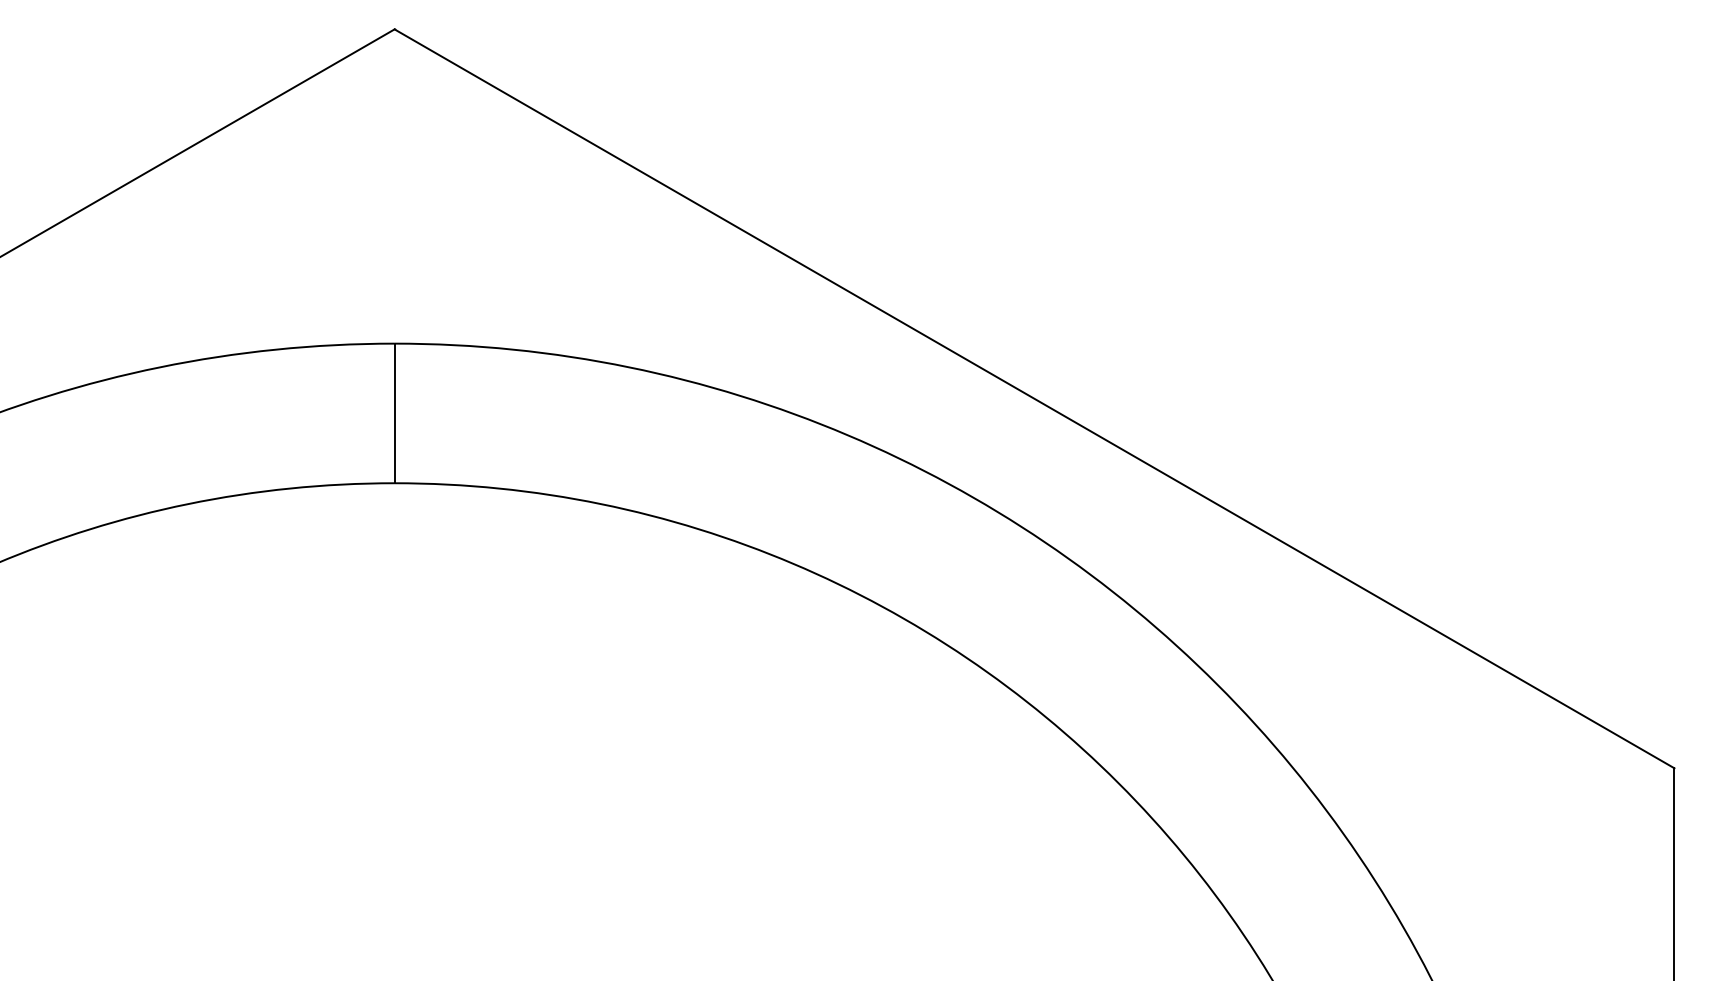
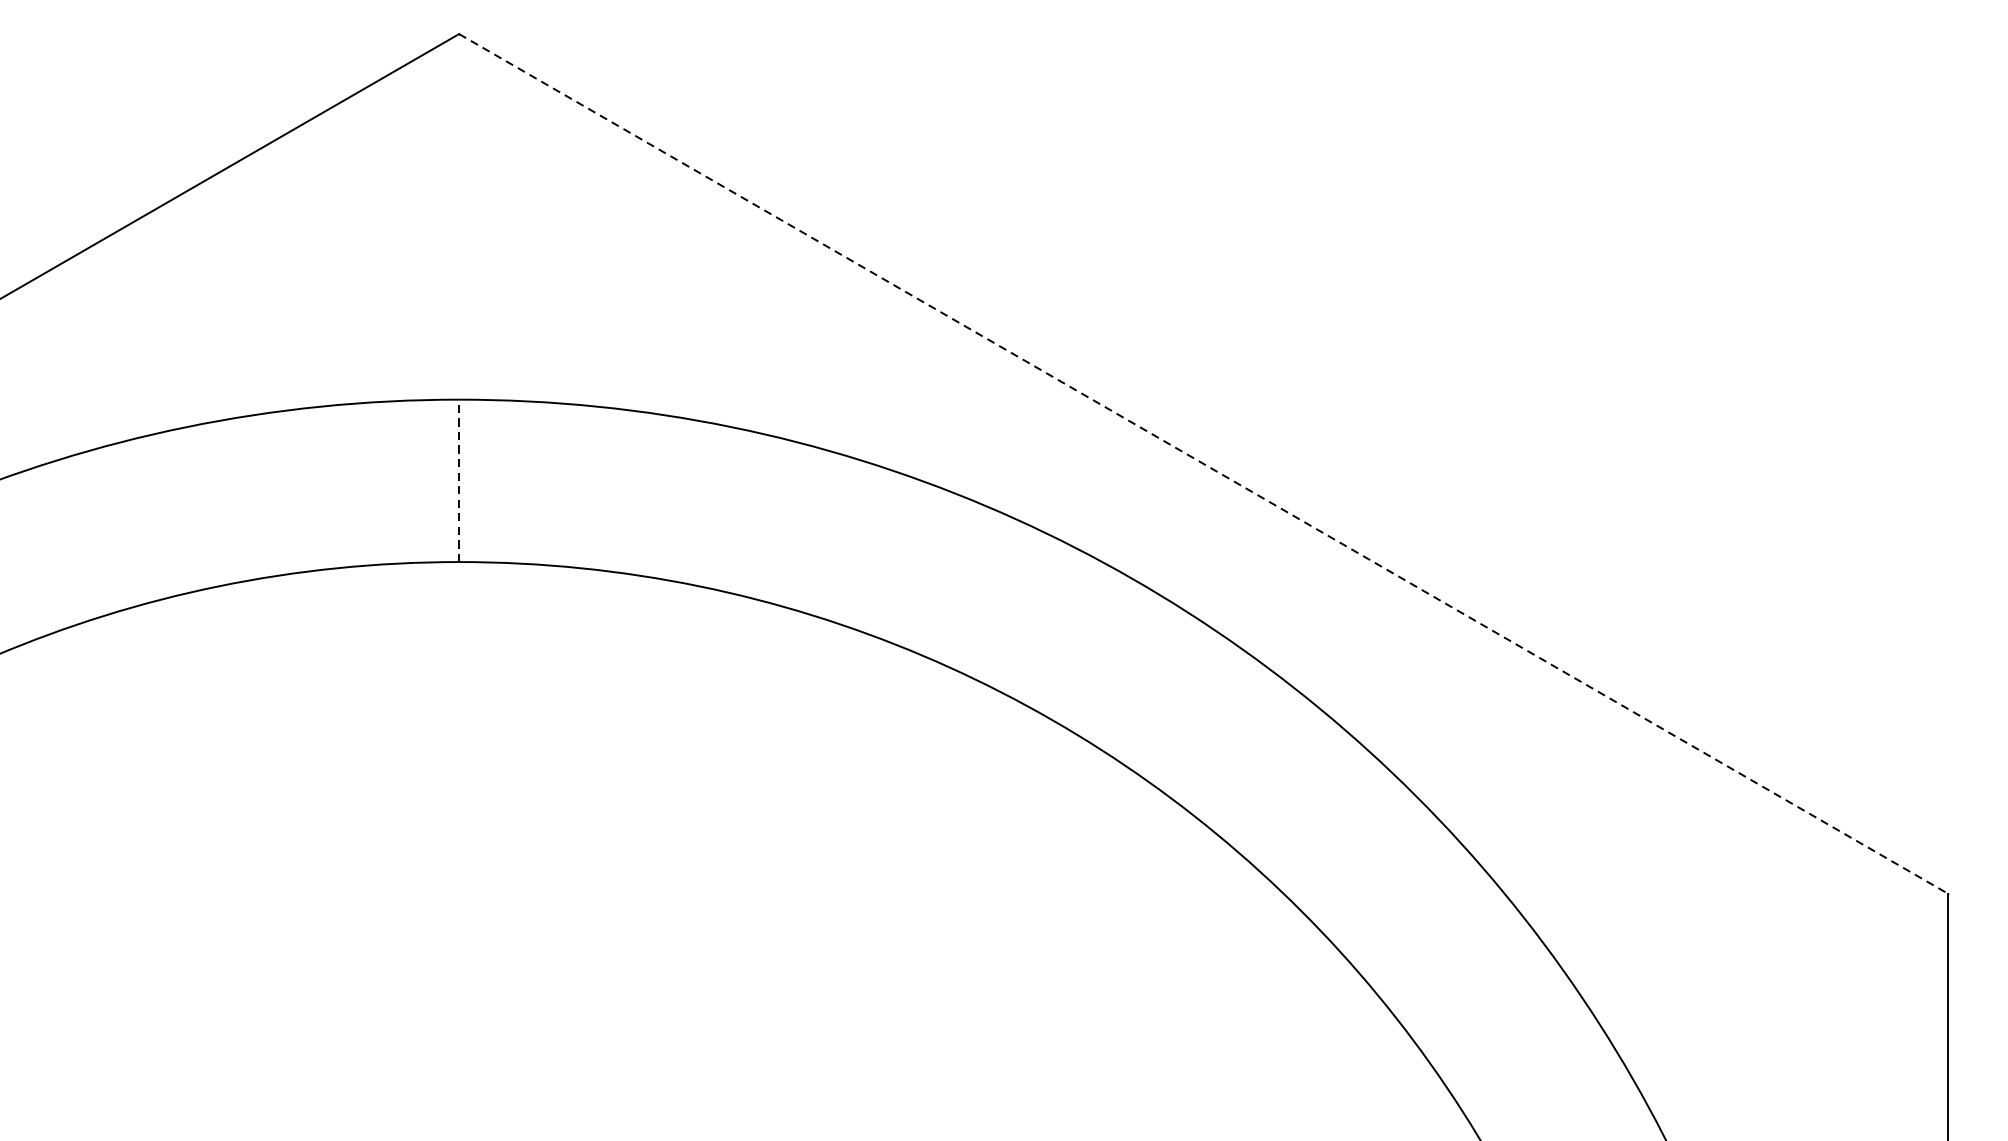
line: (1034, 398) -> (1203, 463), solid -> dashed
line: (394, 413) -> (458, 480), solid -> dashed

